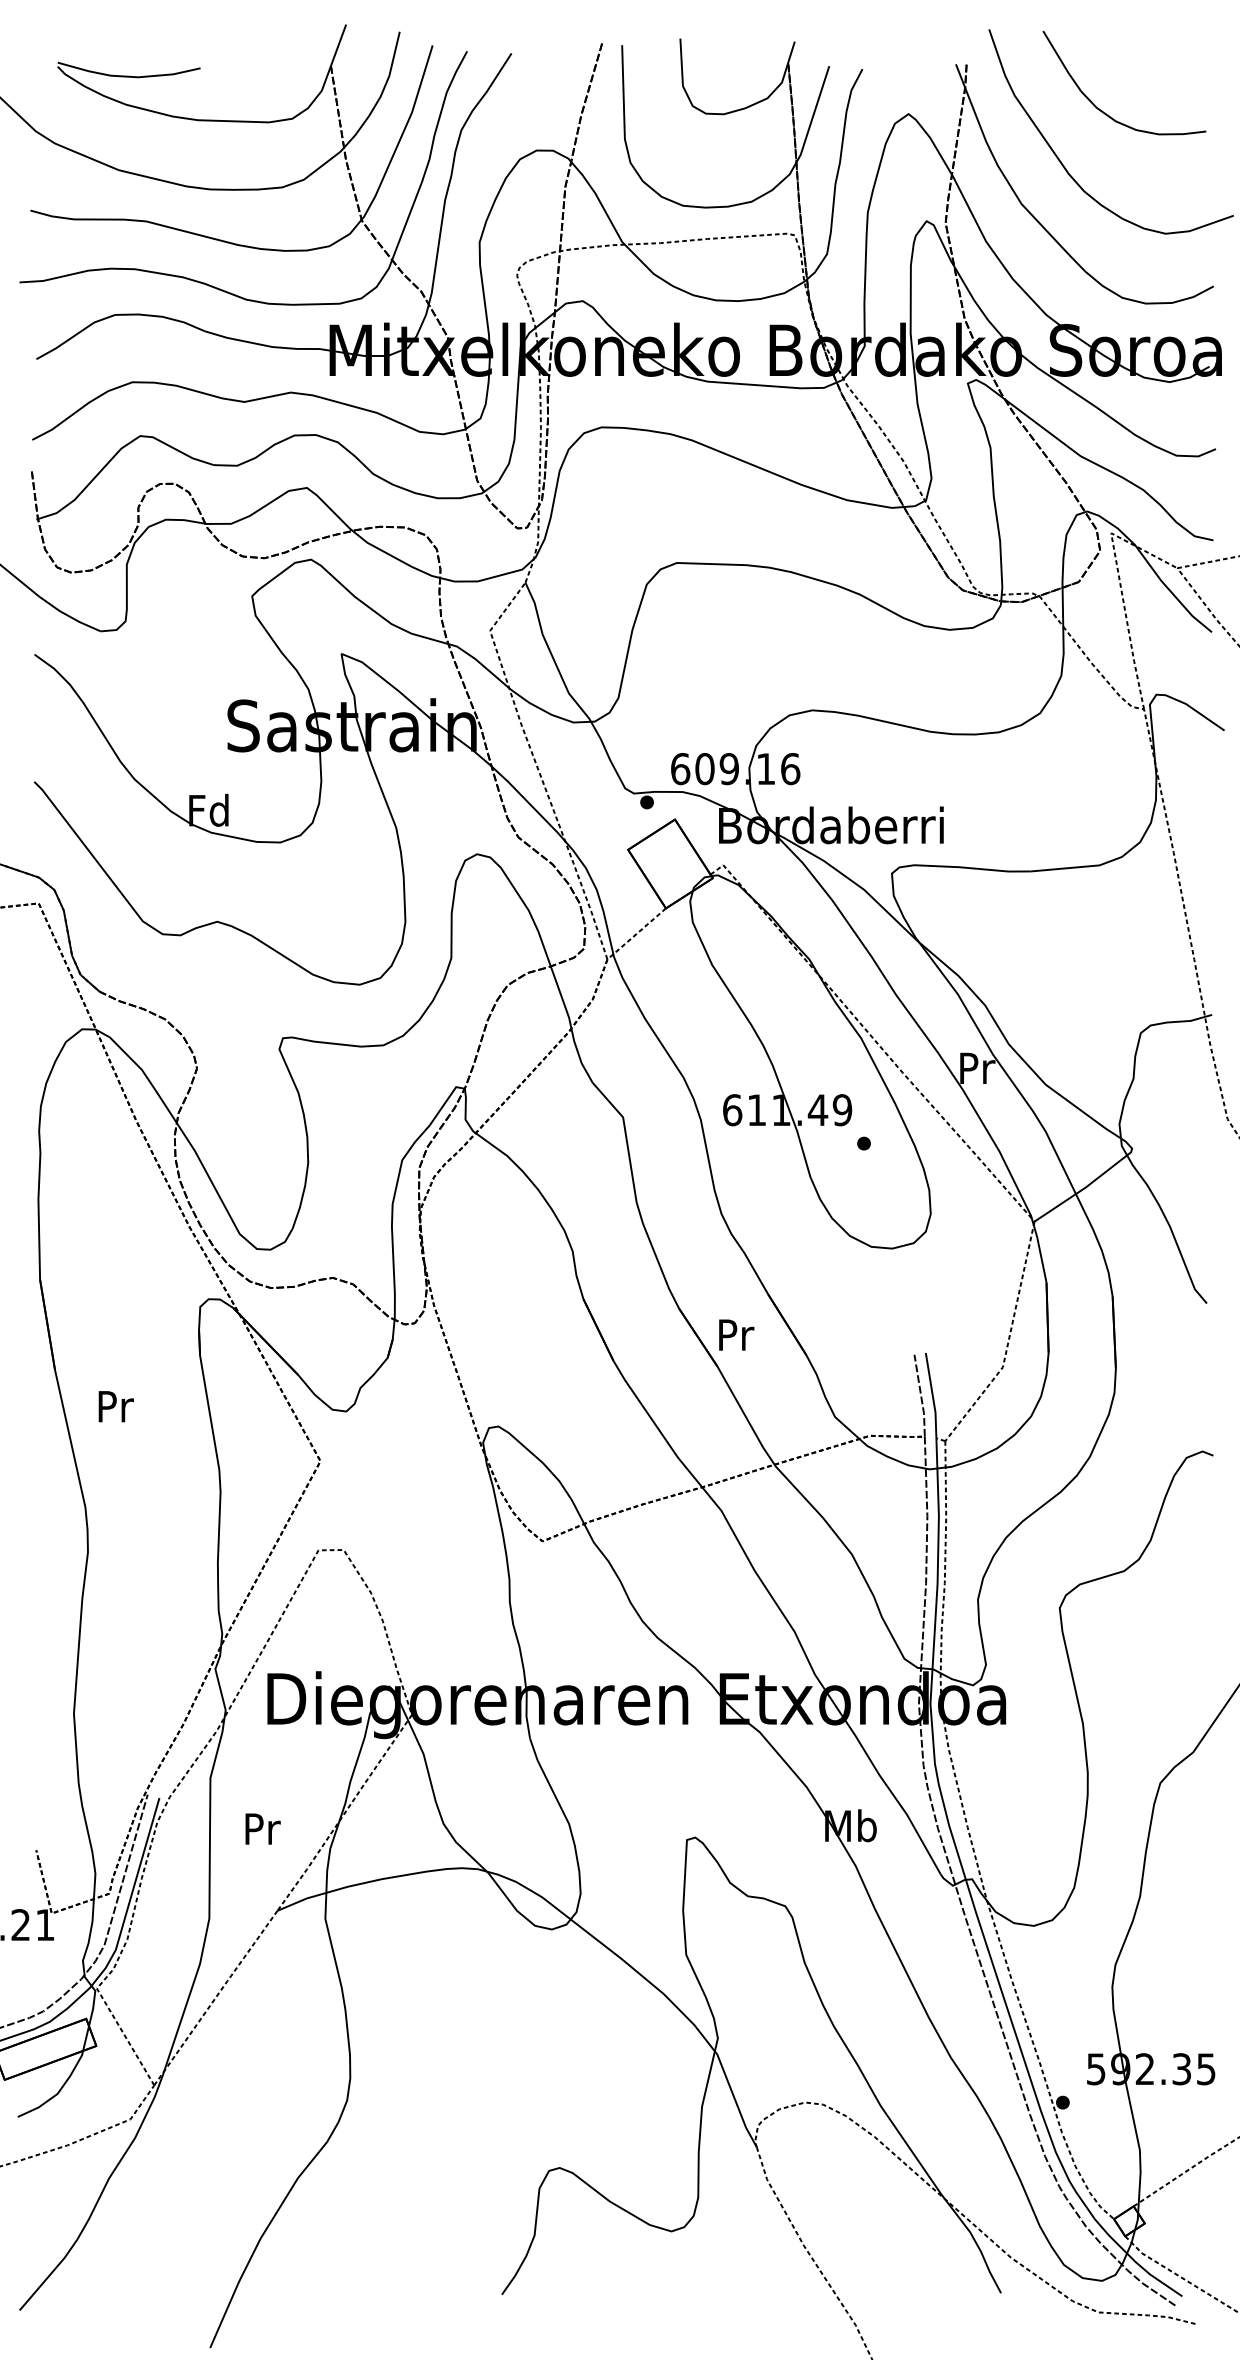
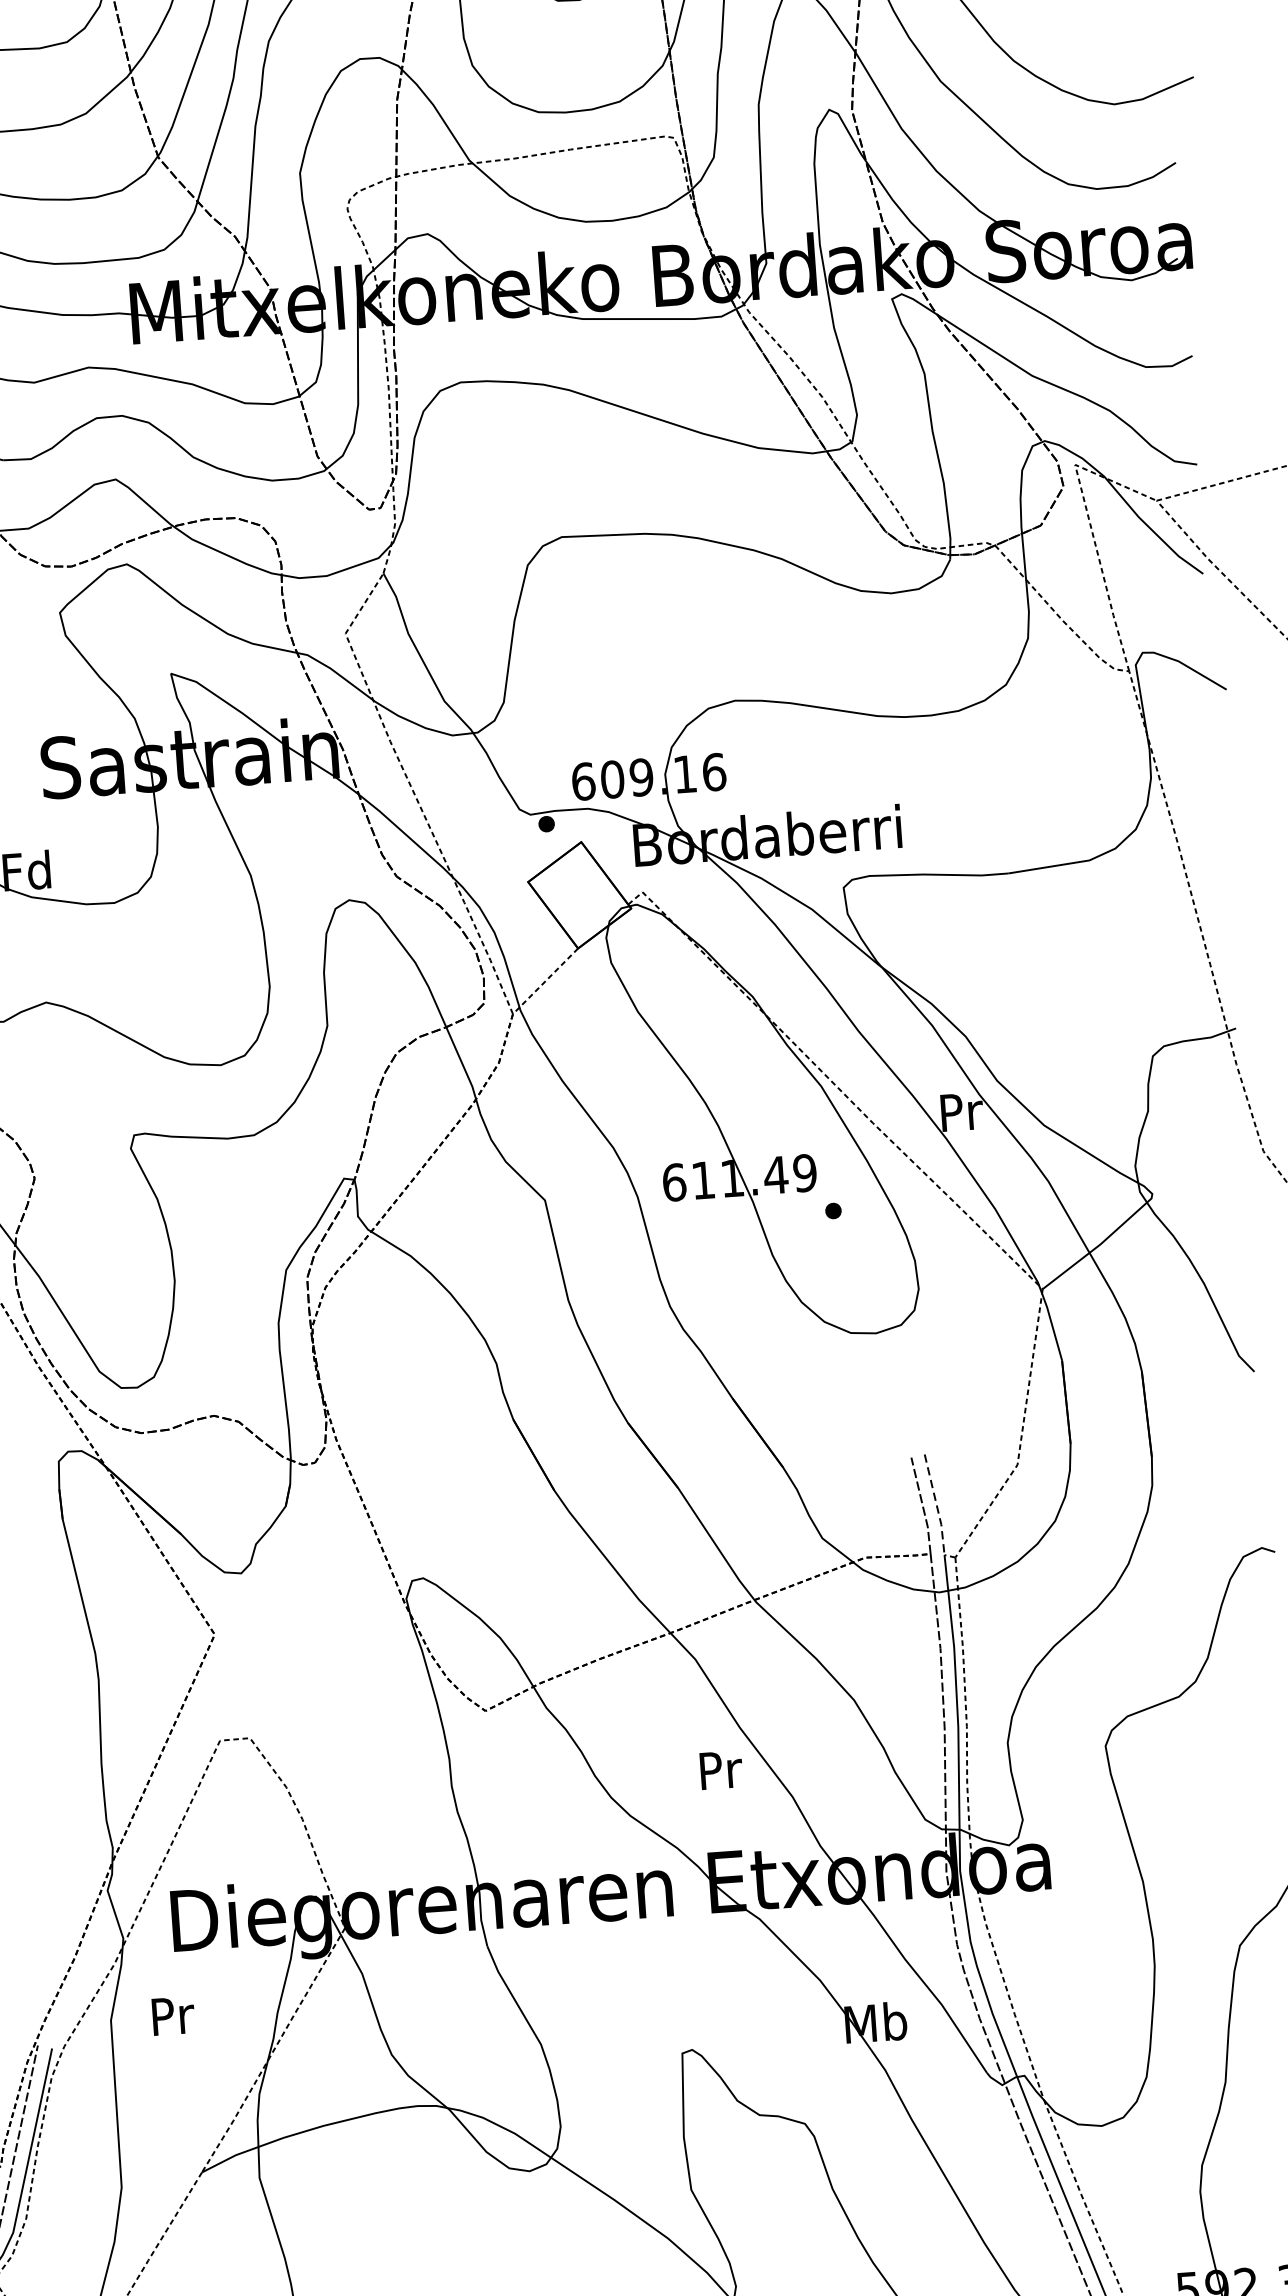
text: (736, 1334) -> (721, 1769), moved
line: (932, 1396) -> (936, 1505), solid -> dashed
text: (262, 1828) -> (172, 2015), moved

